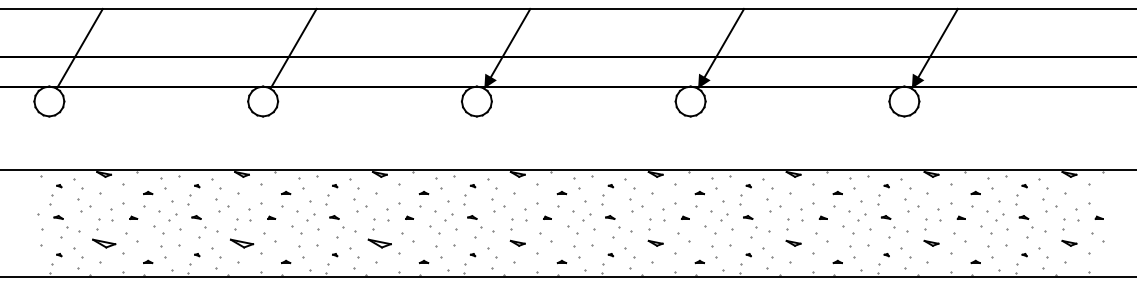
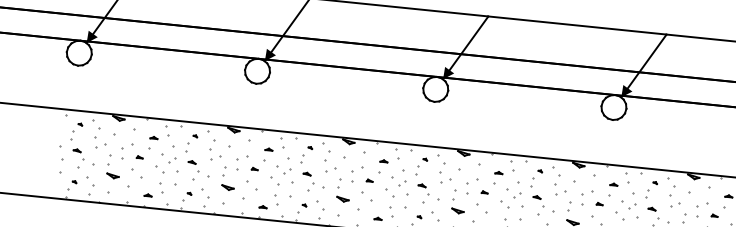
fill: (62, 80) -> (92, 36), added
fill: (276, 80) -> (270, 54), added
part: (103, 242) -> (112, 175), size x0.62
part: (241, 242) -> (227, 187), size x0.62
part: (379, 242) -> (342, 198), size x0.62

